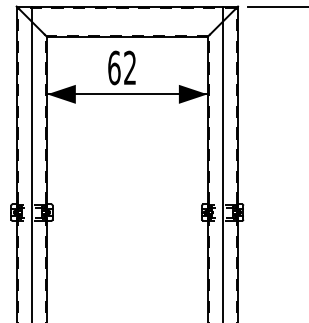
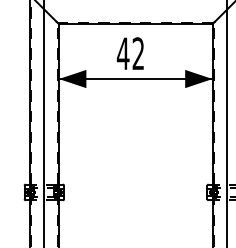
text: (113, 67) -> (122, 53), 62 -> 42

